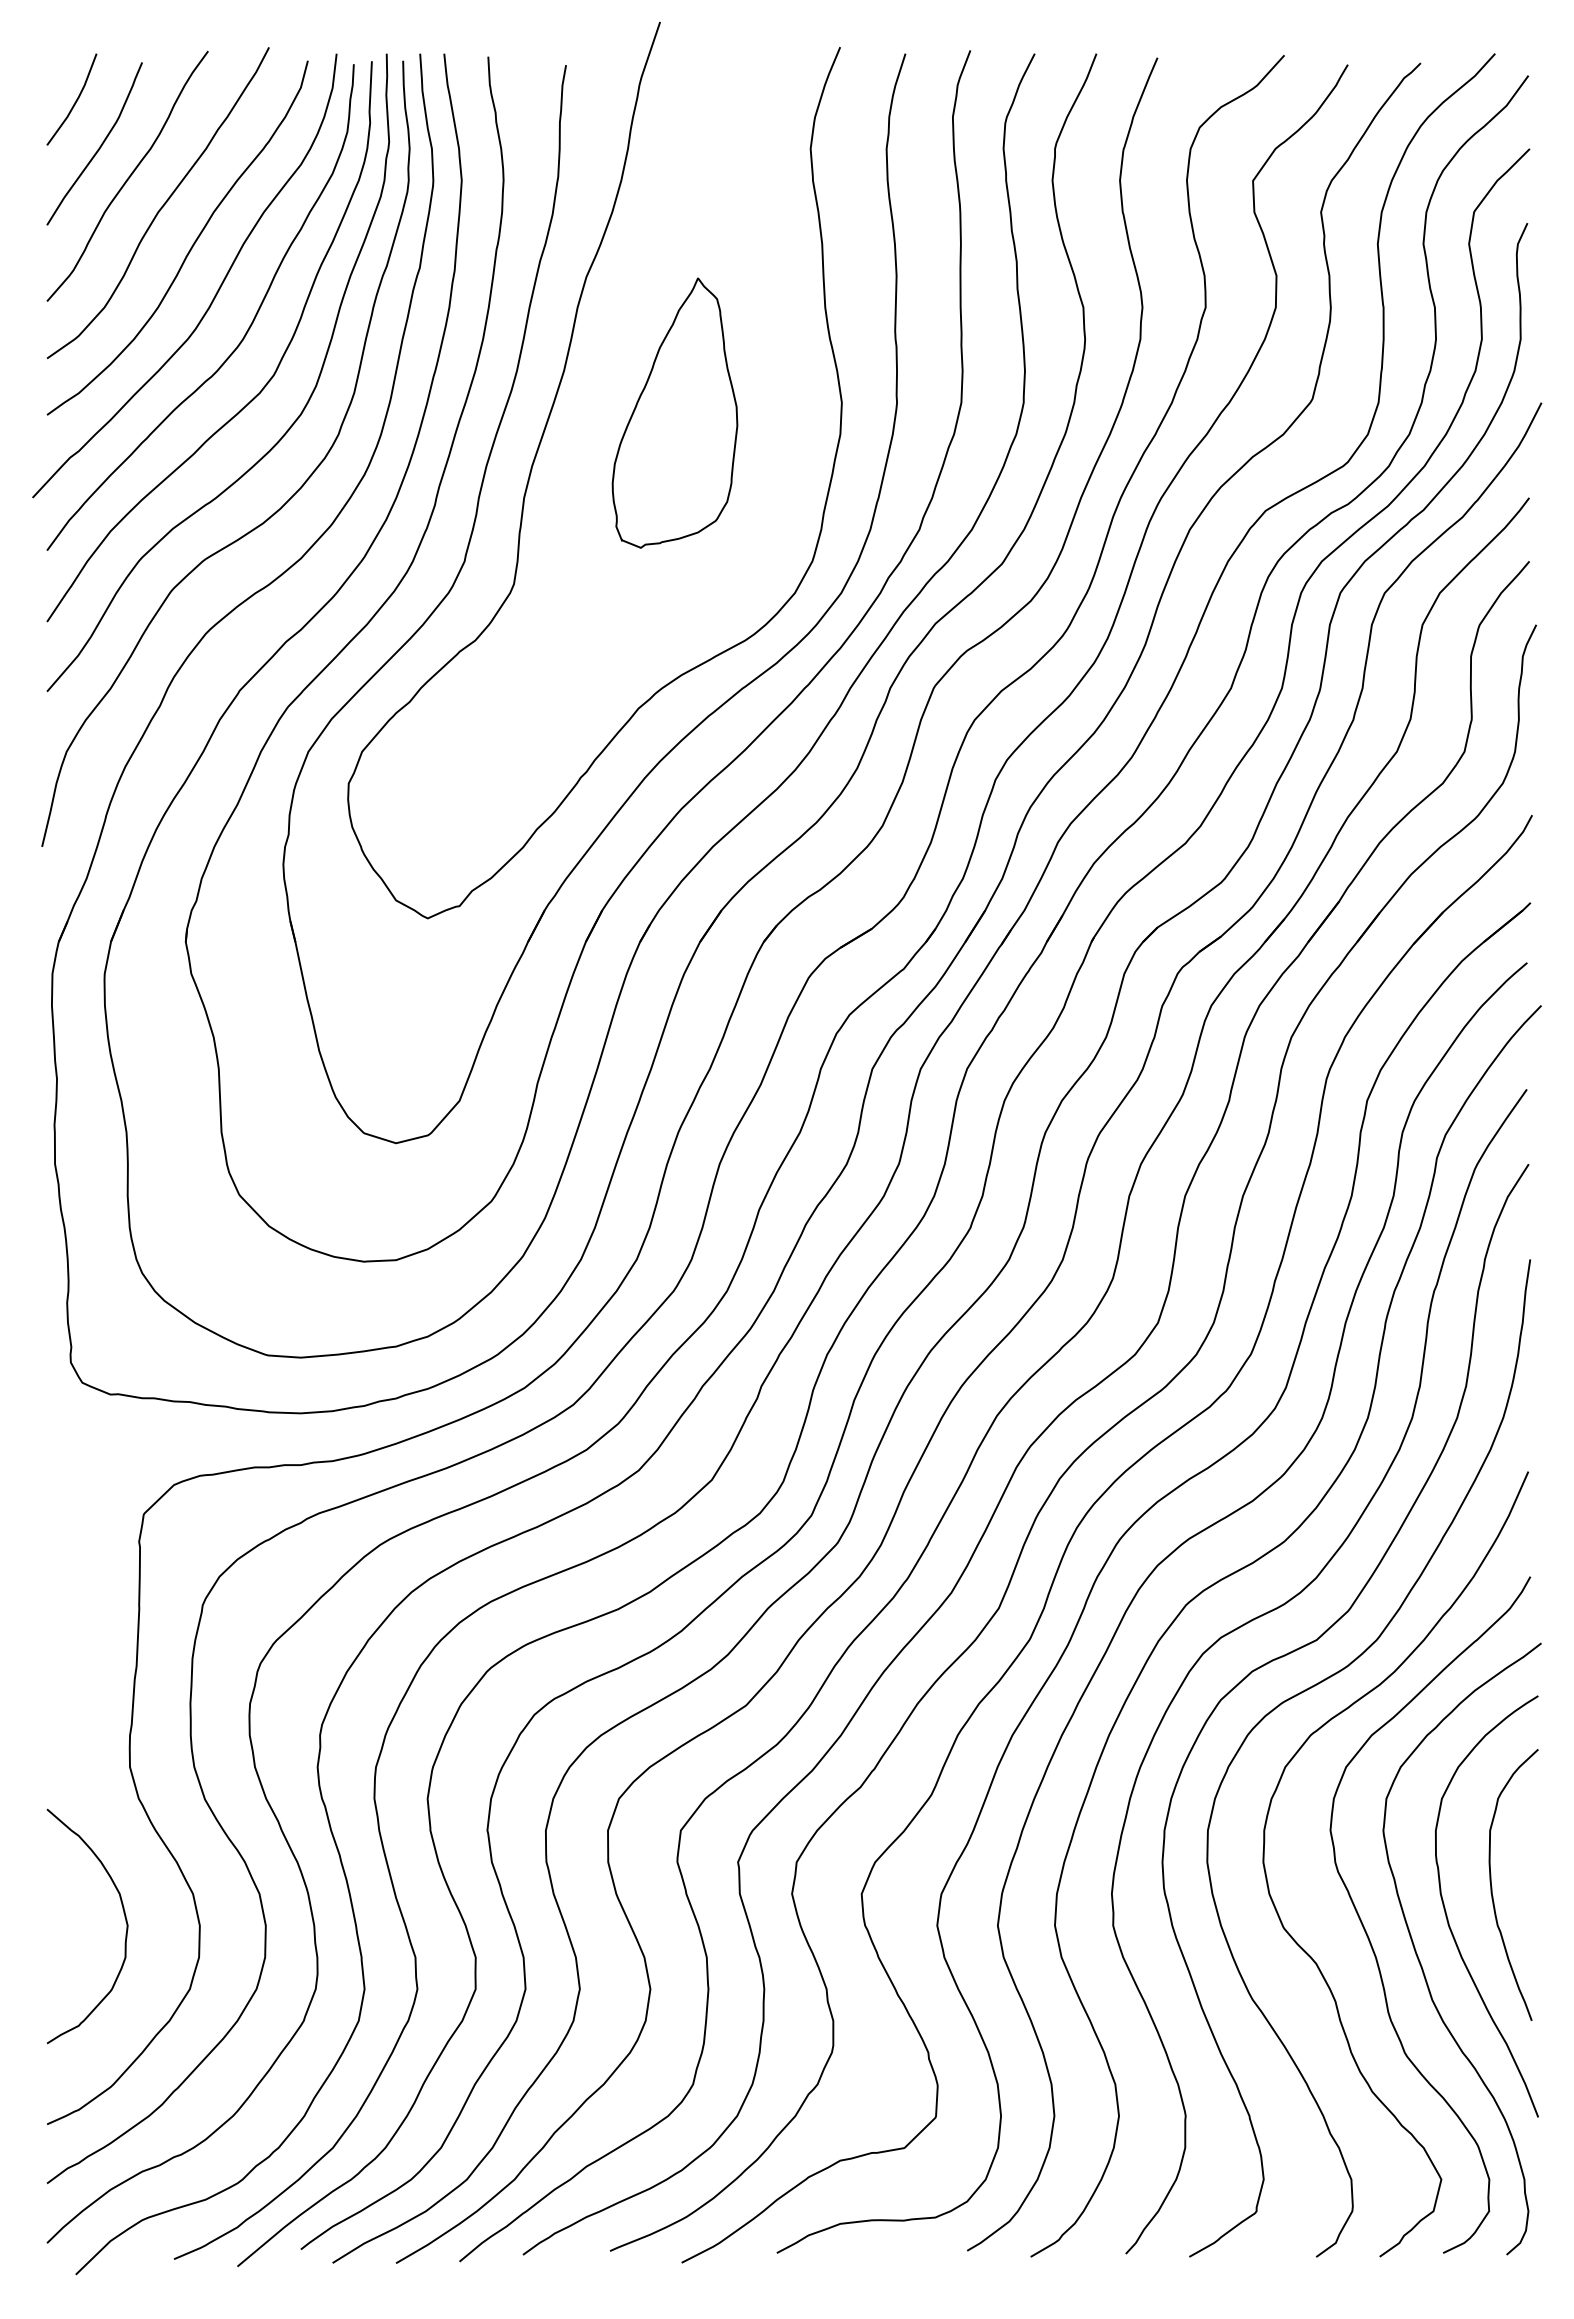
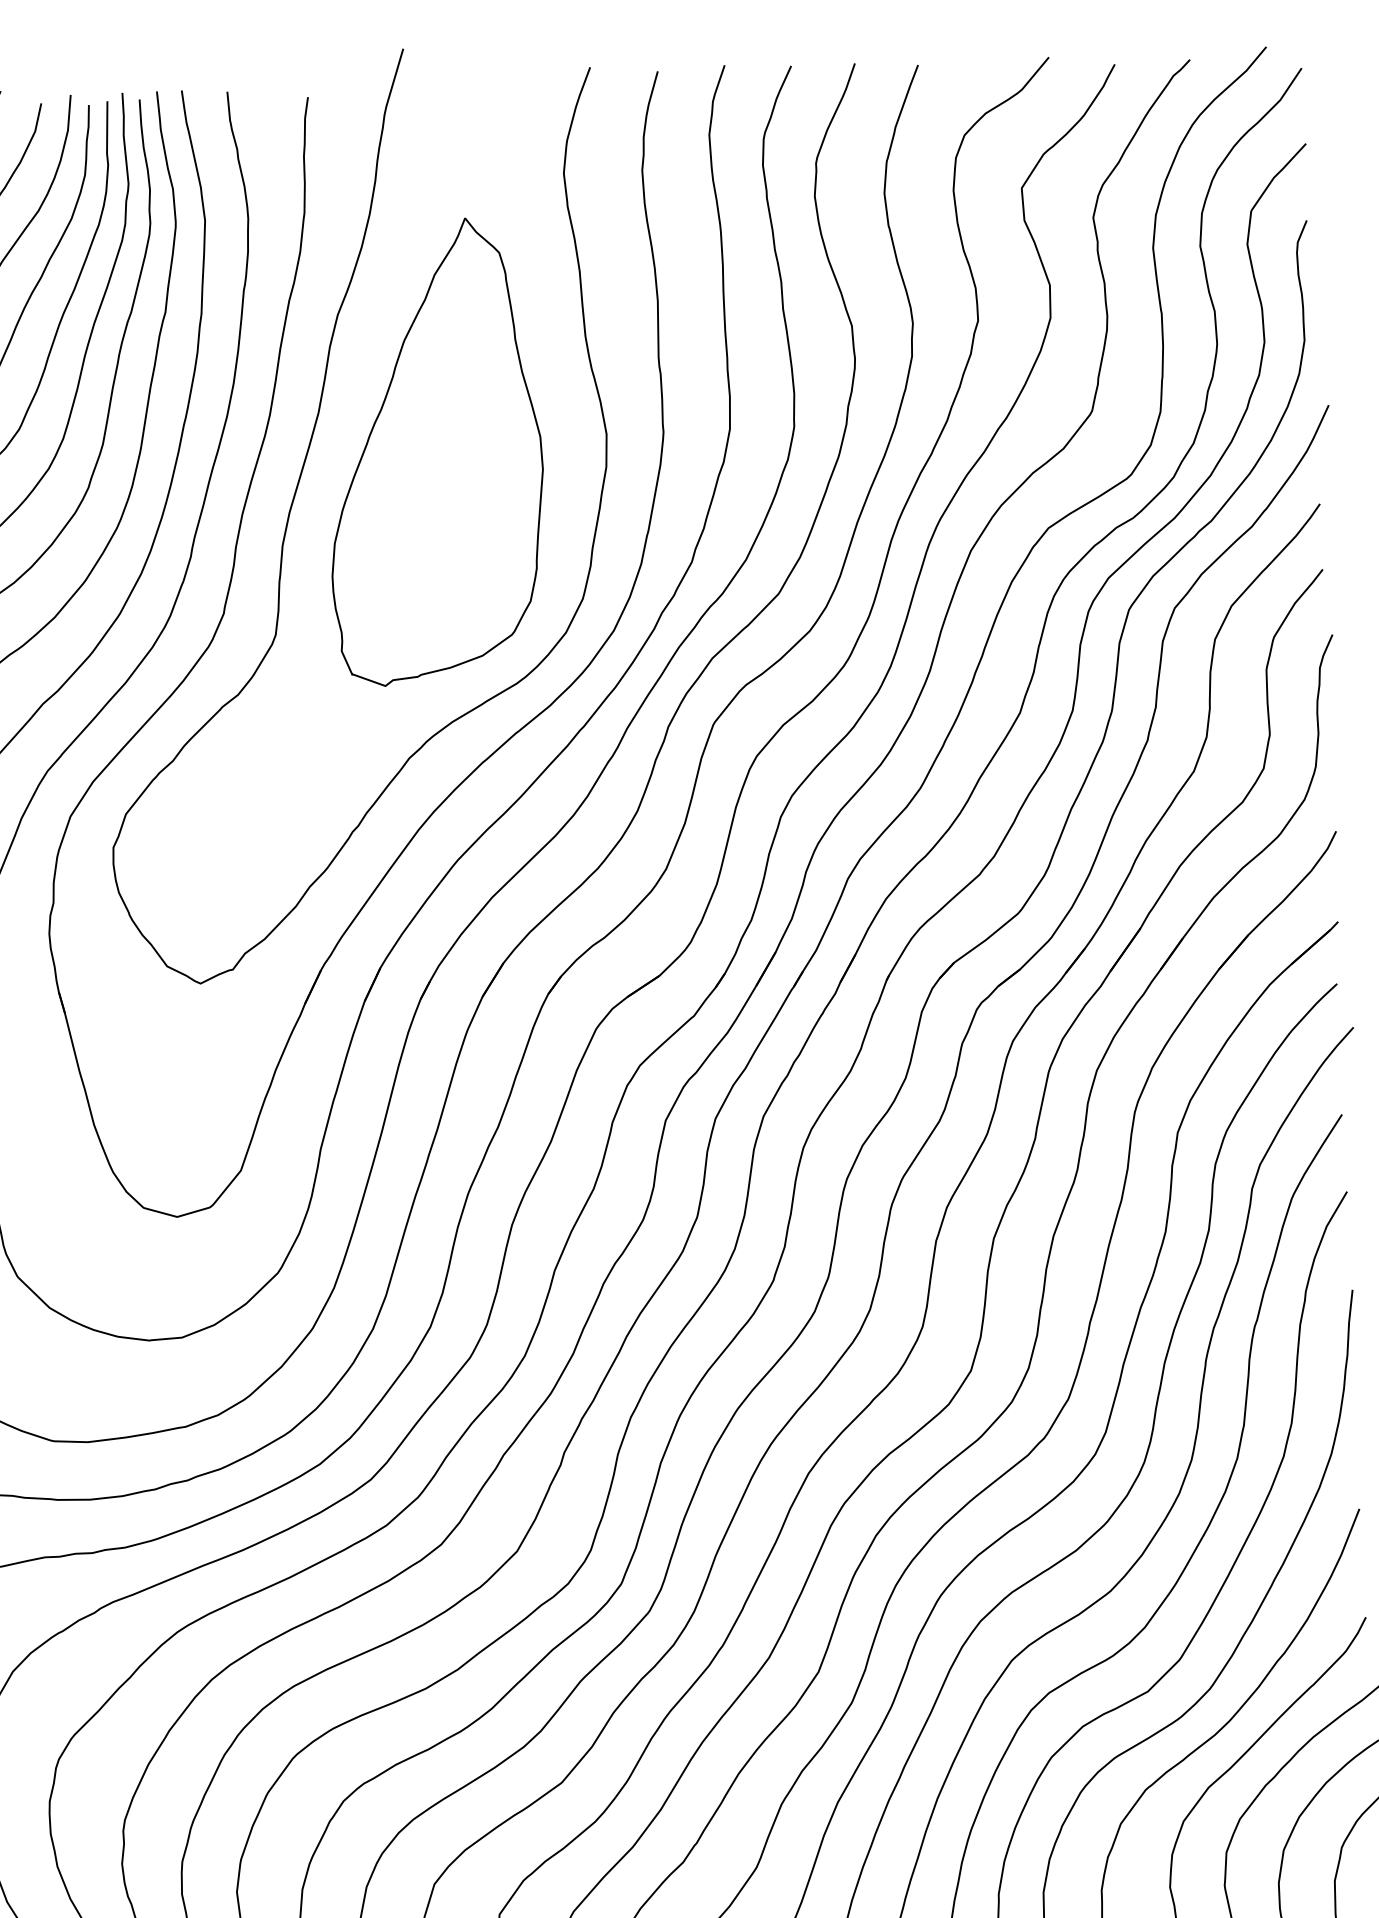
part: (674, 412) -> (434, 451), size x1.67

